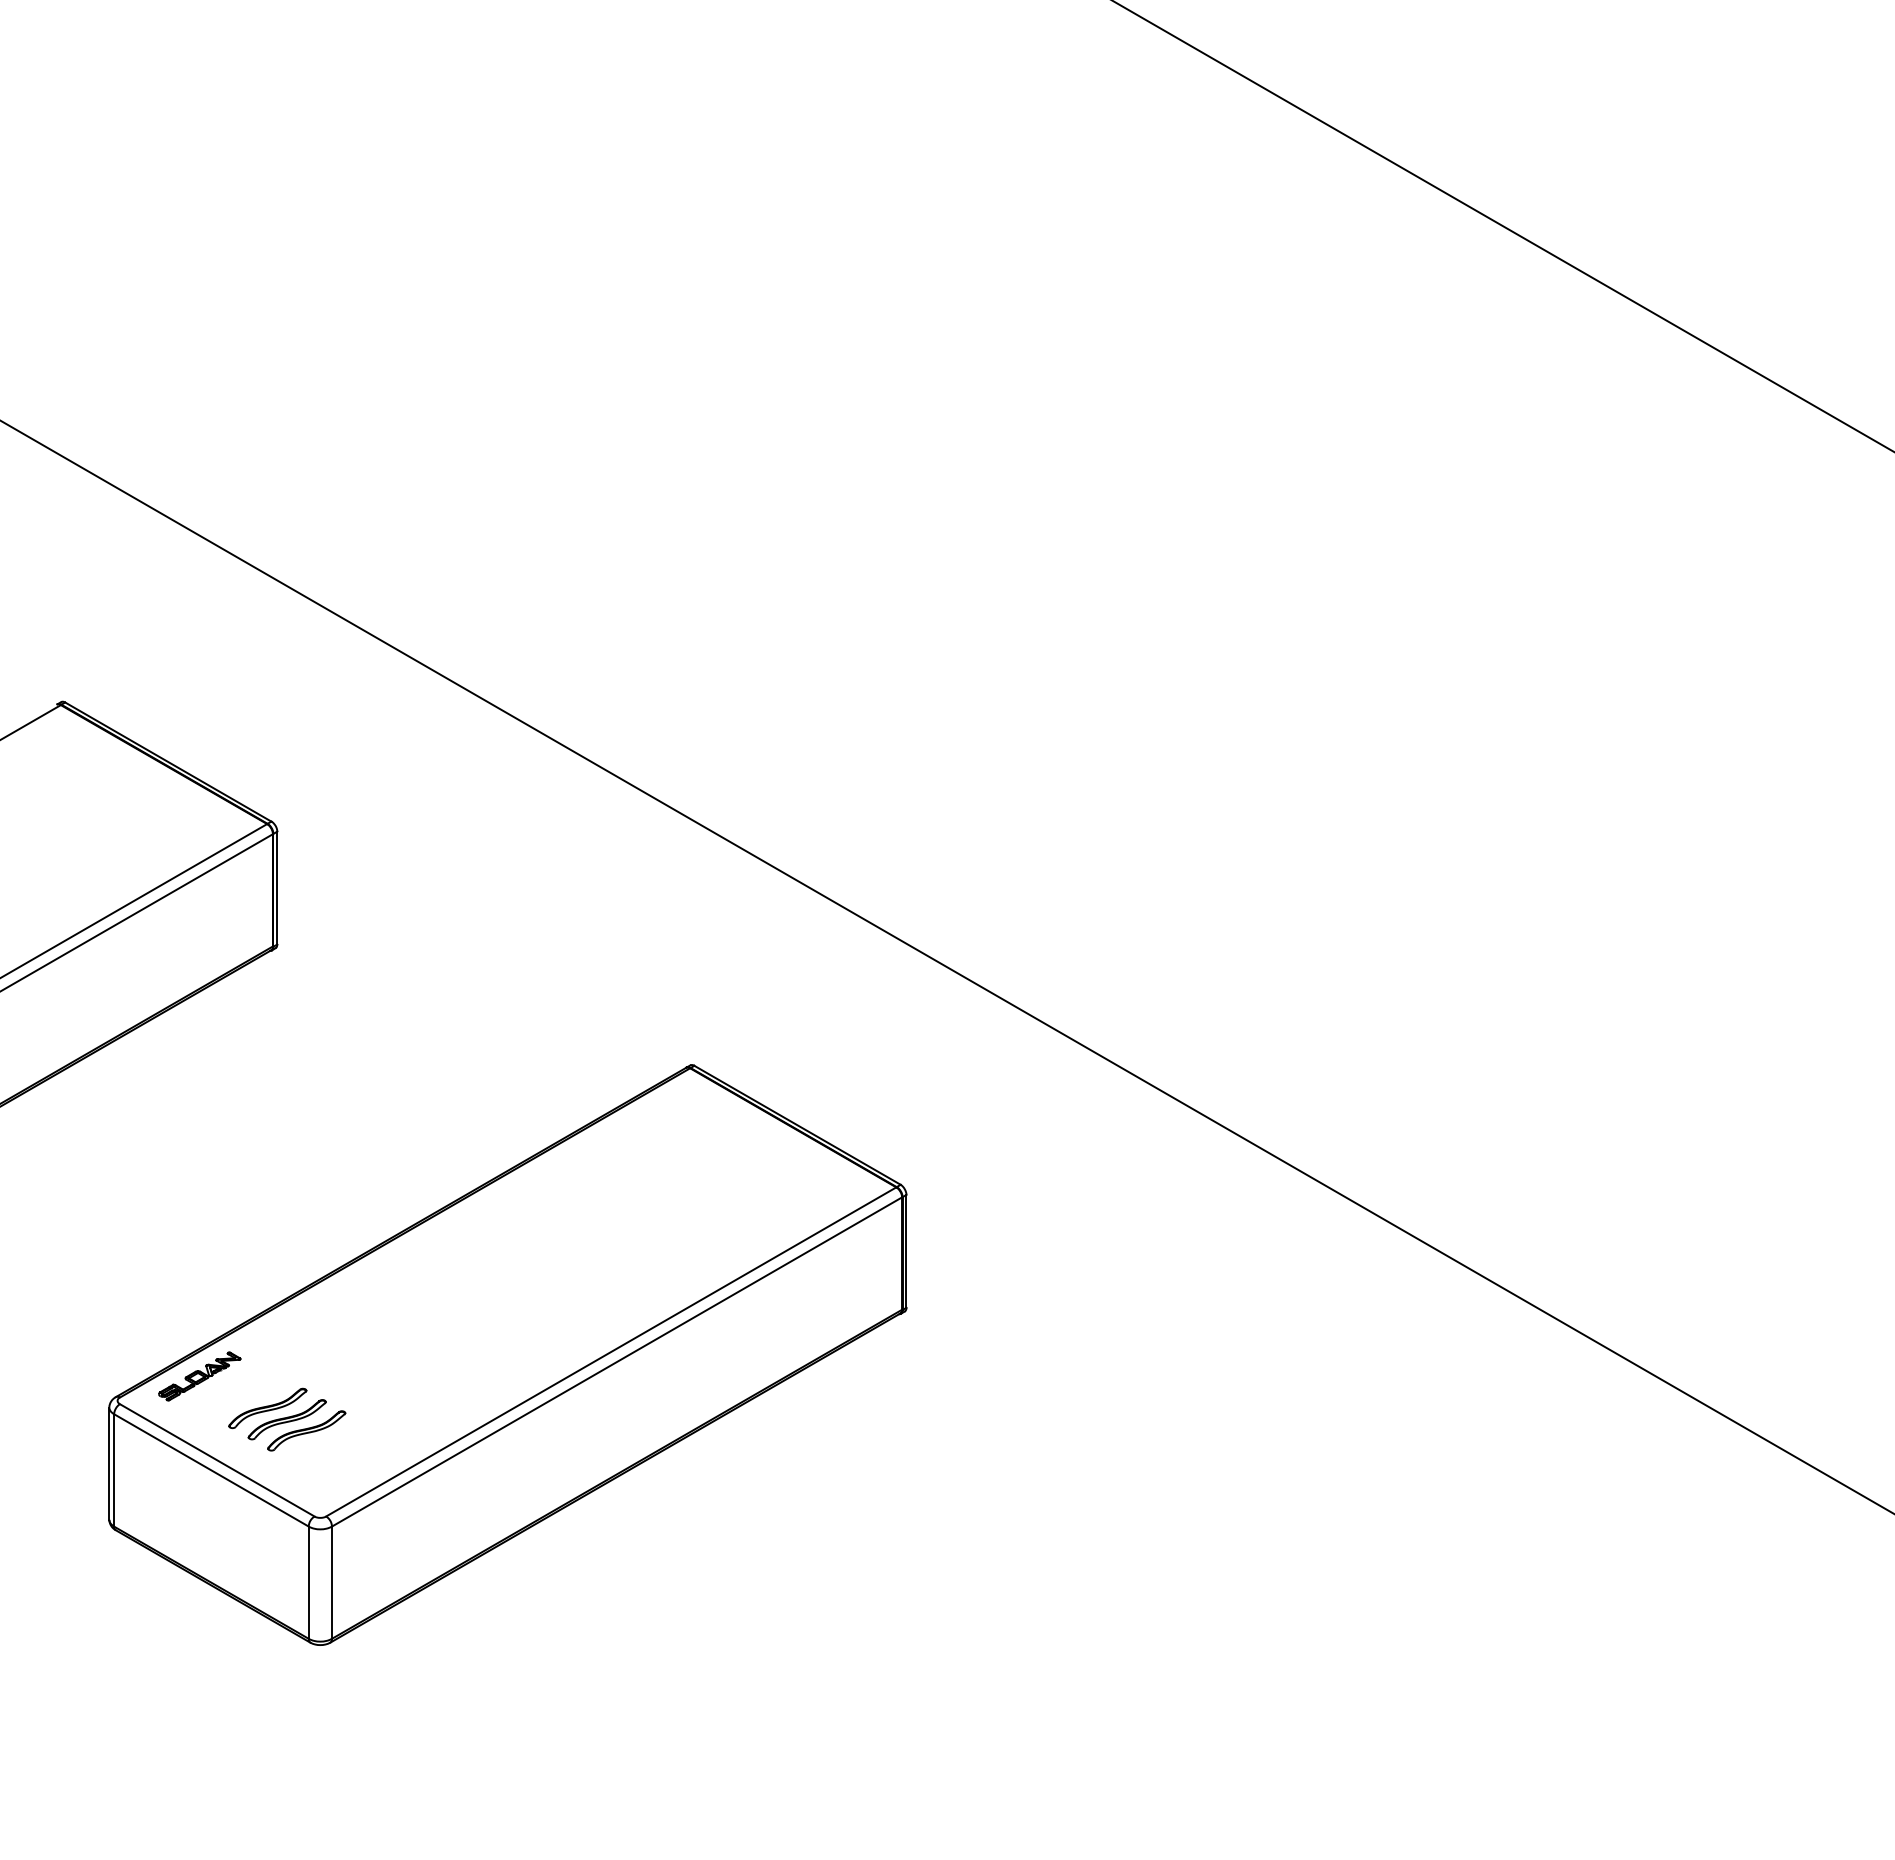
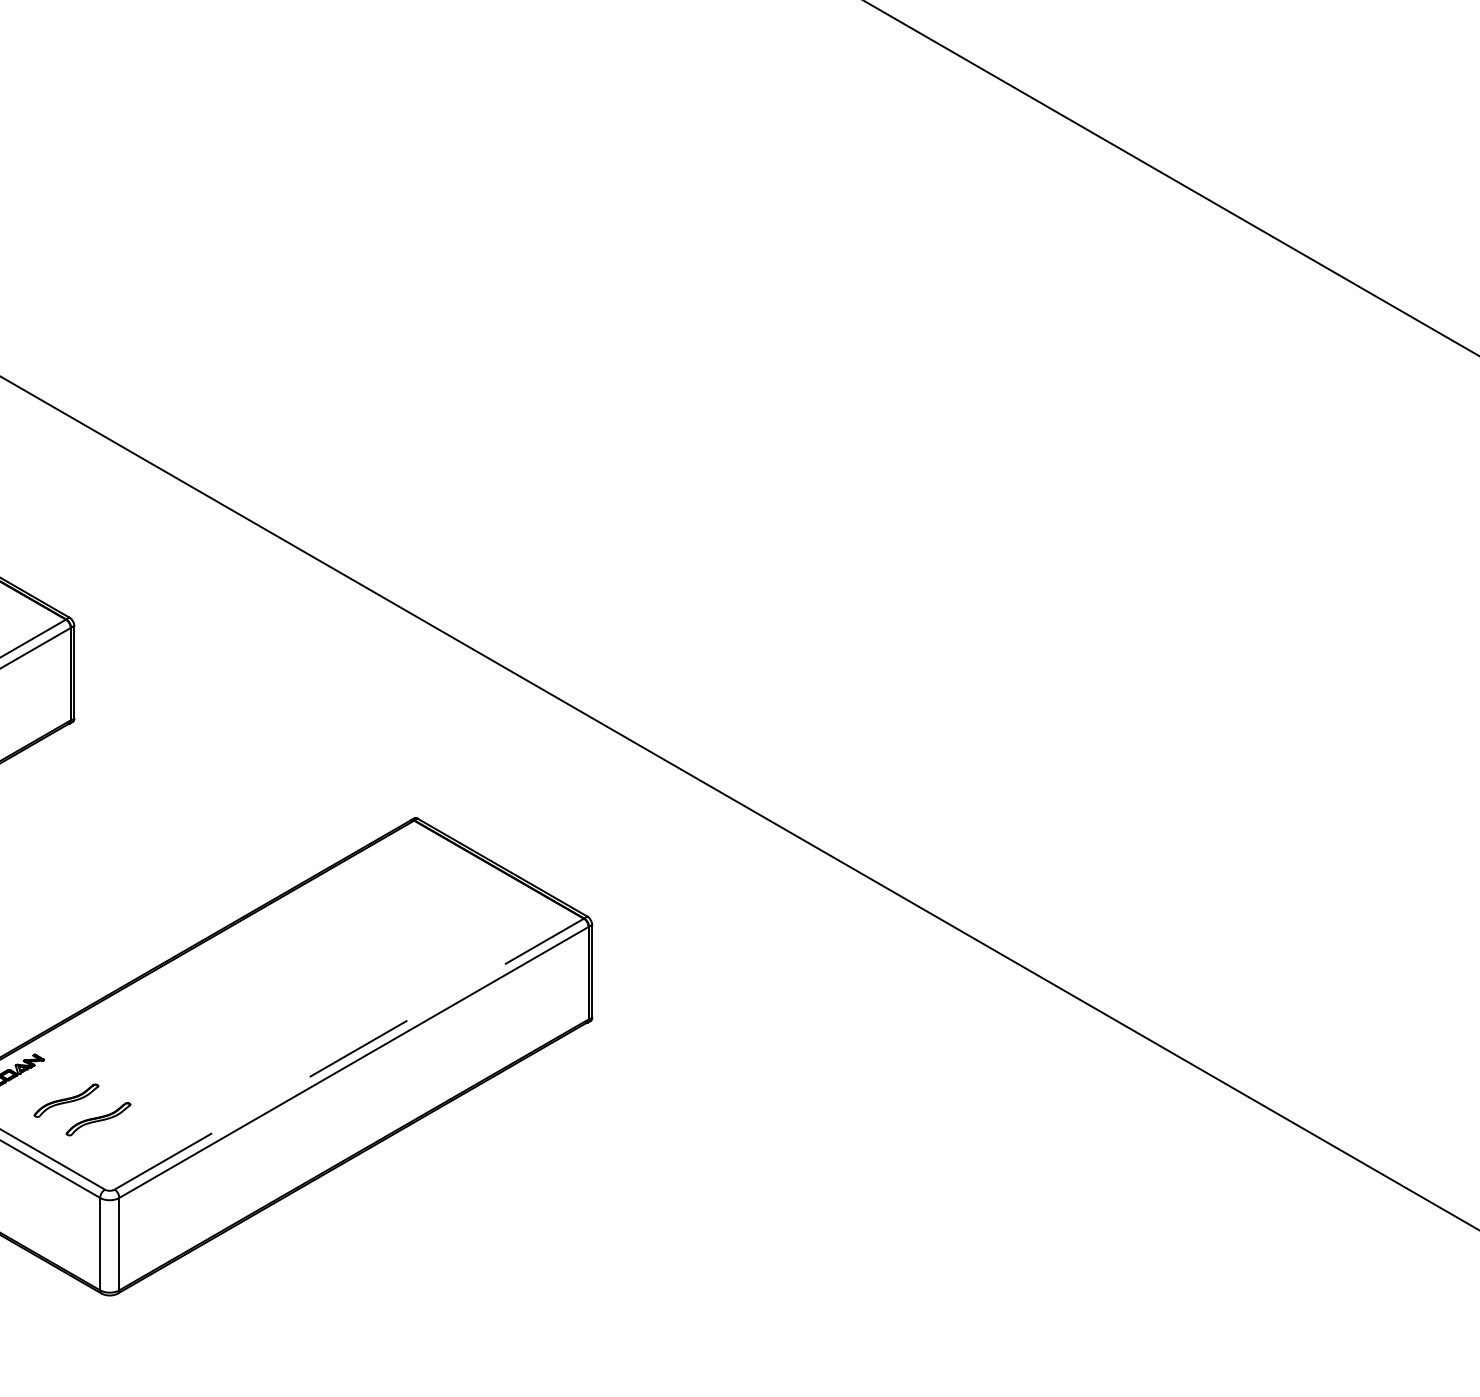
line: (611, 1351) -> (349, 1053), solid -> dashed
part: (286, 1419) -> (81, 1109), removed

